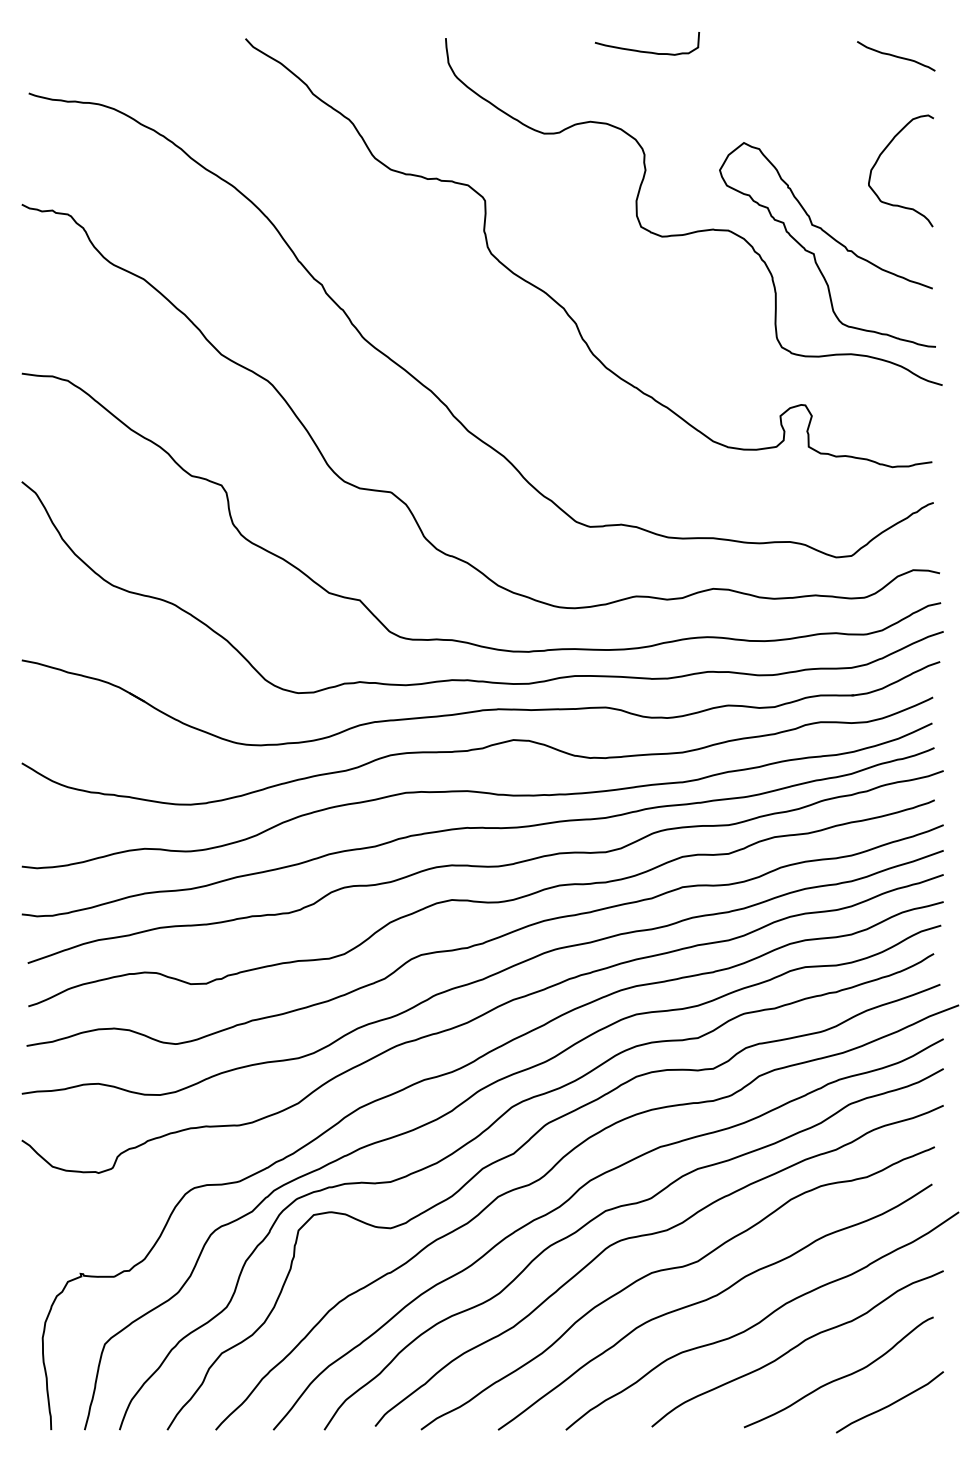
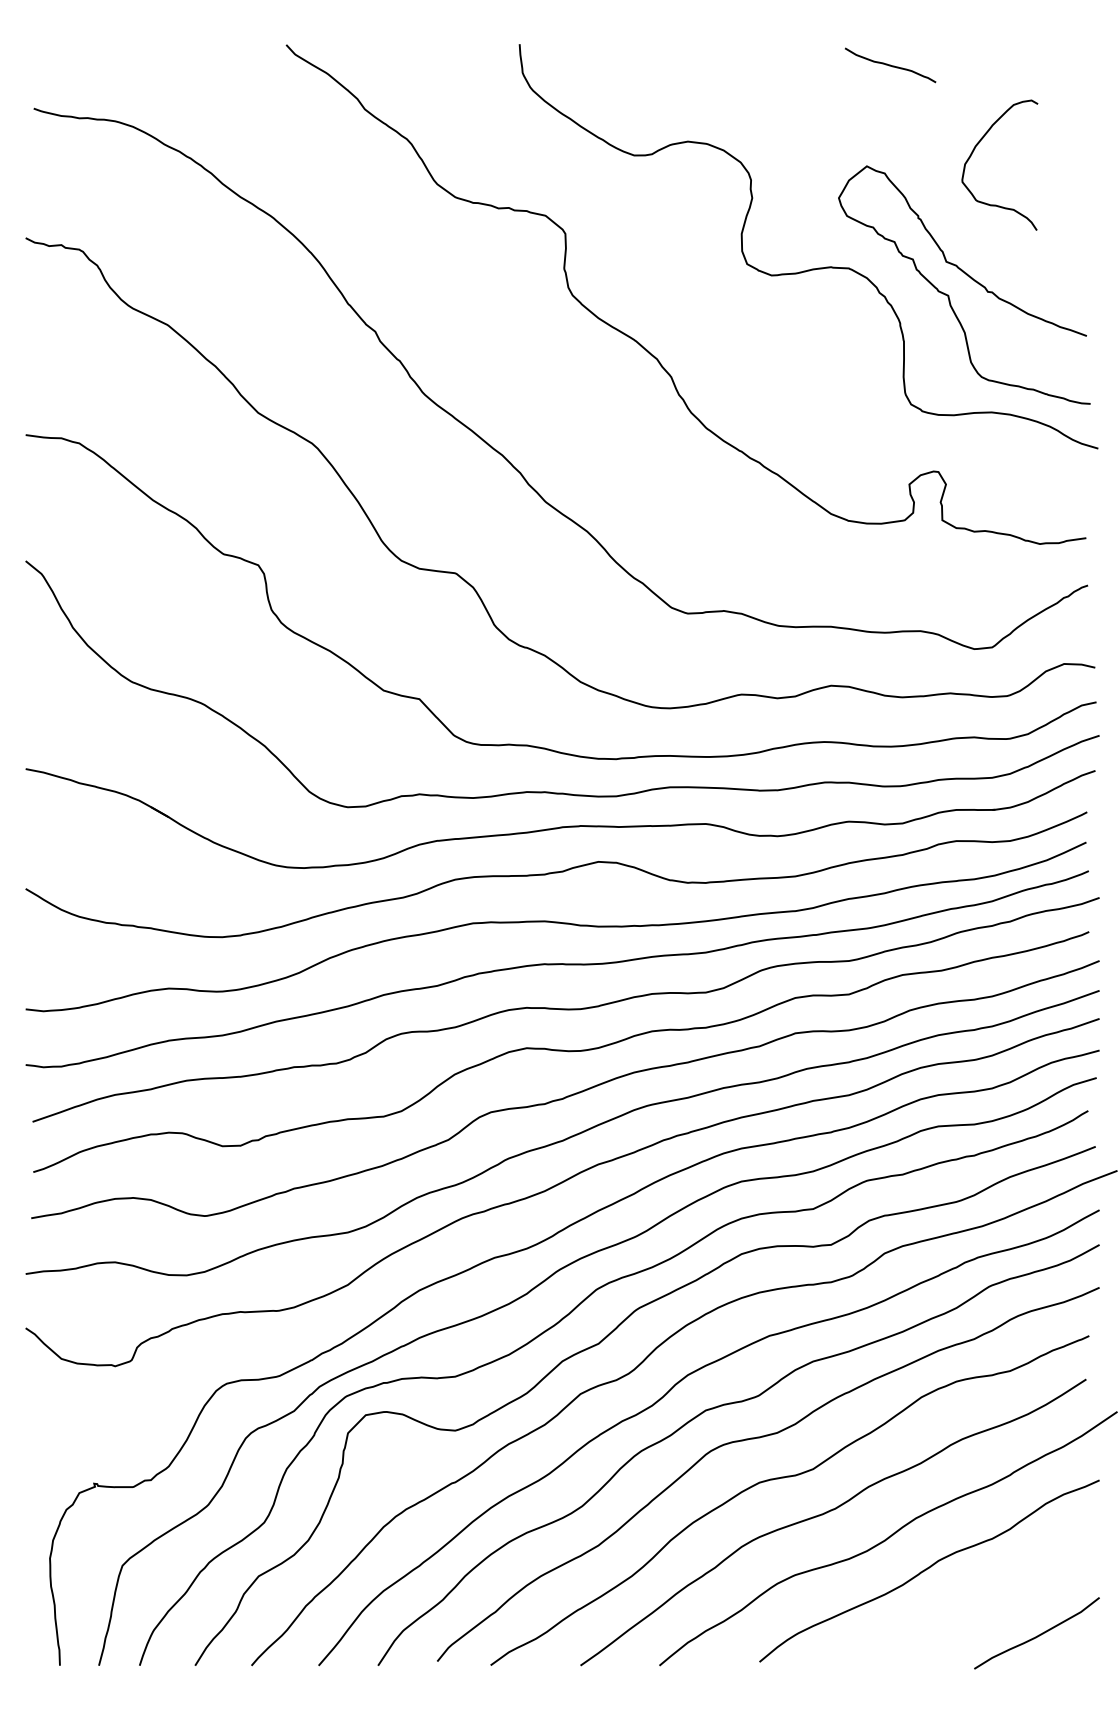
curve: (647, 51) -> (754, 59), removed
curve: (896, 56) -> (890, 65), moved
curve: (878, 160) -> (973, 152), moved
curve: (839, 1377) -> (978, 1604), removed

